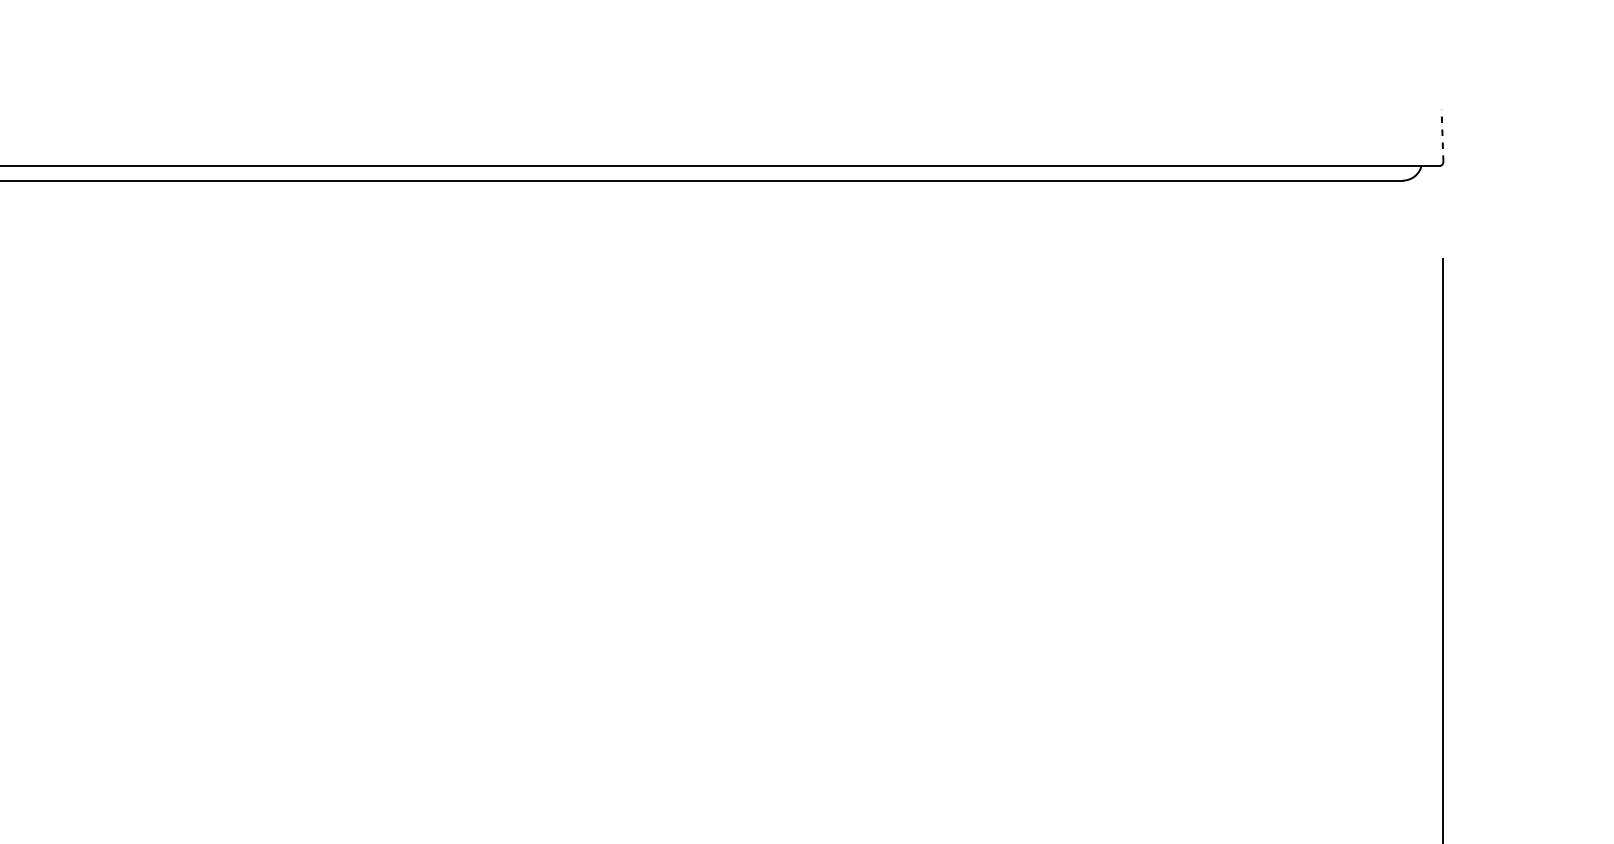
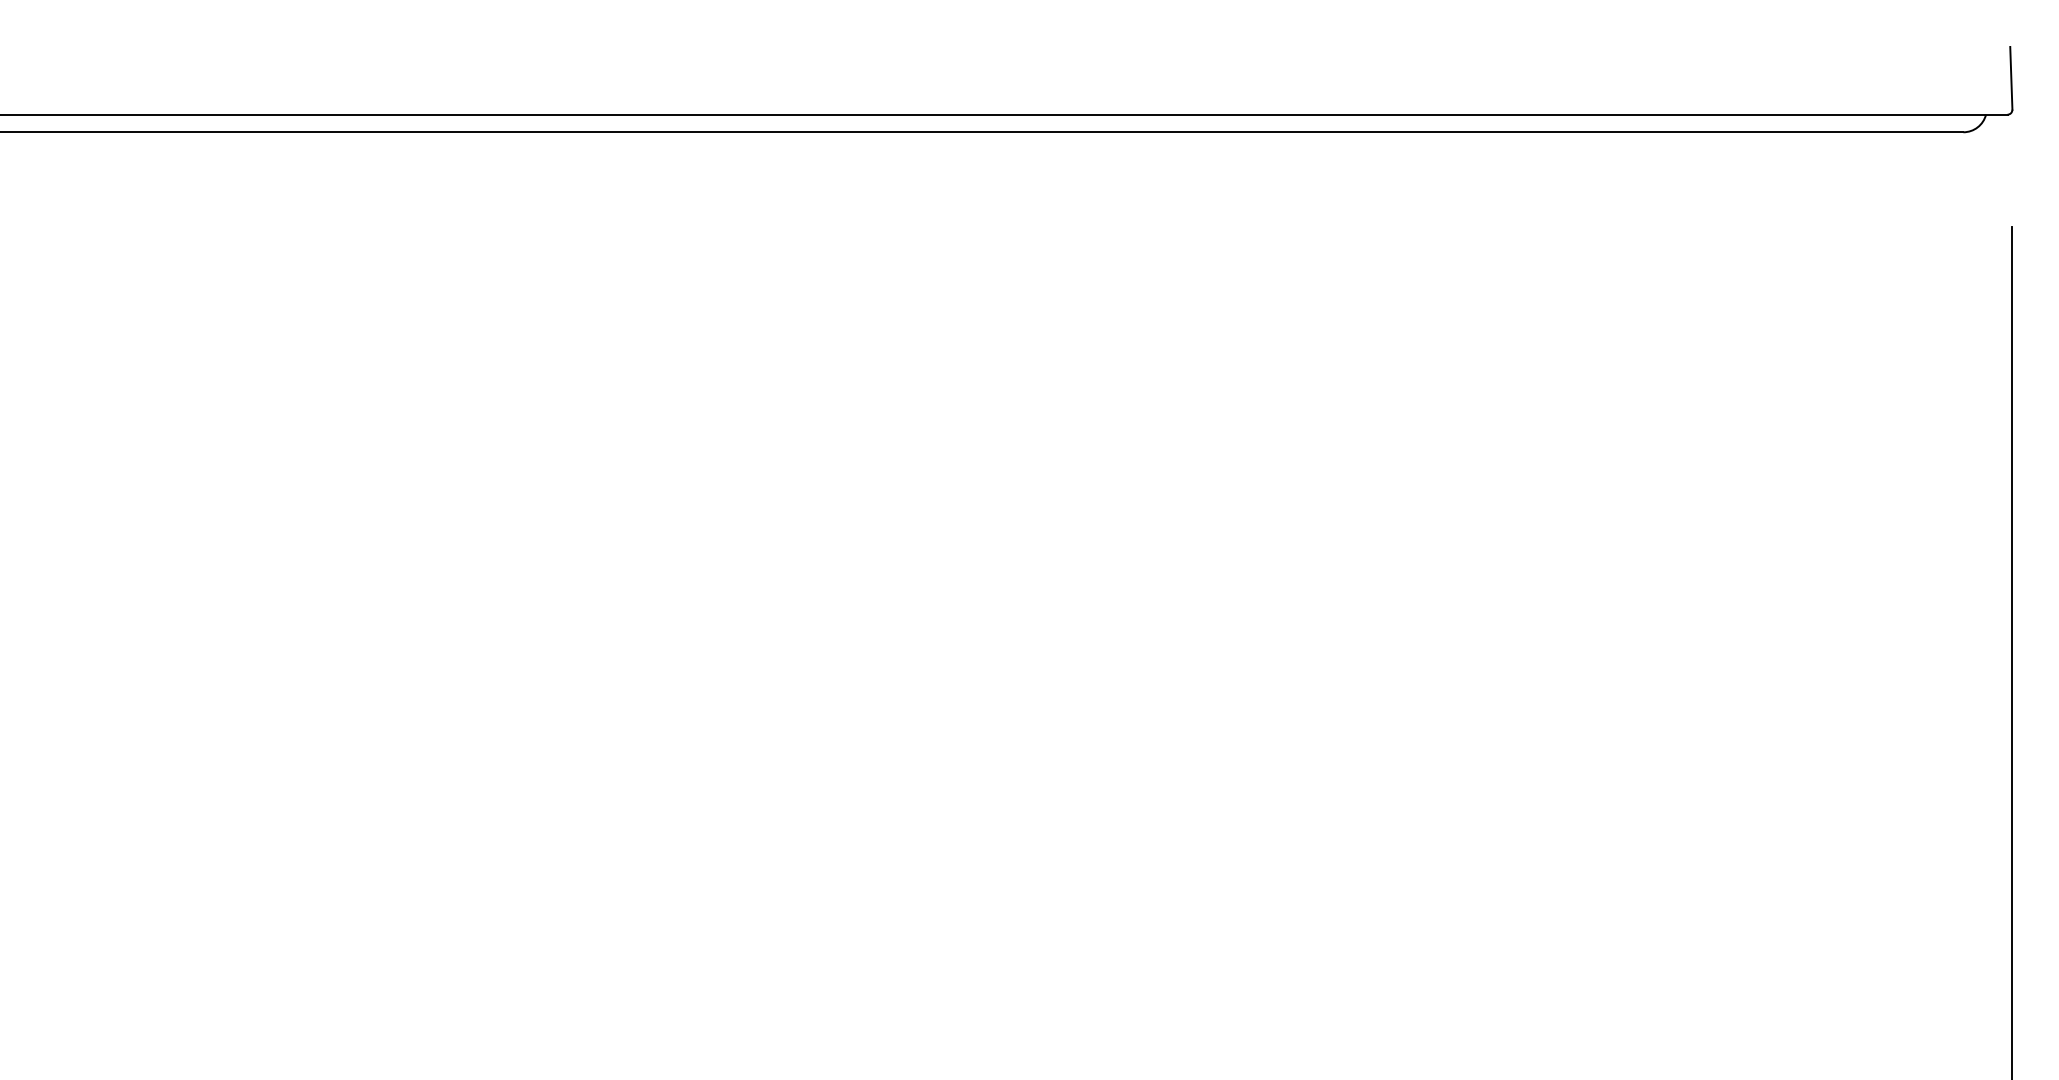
line: (1442, 135) -> (2011, 77), dashed -> solid

